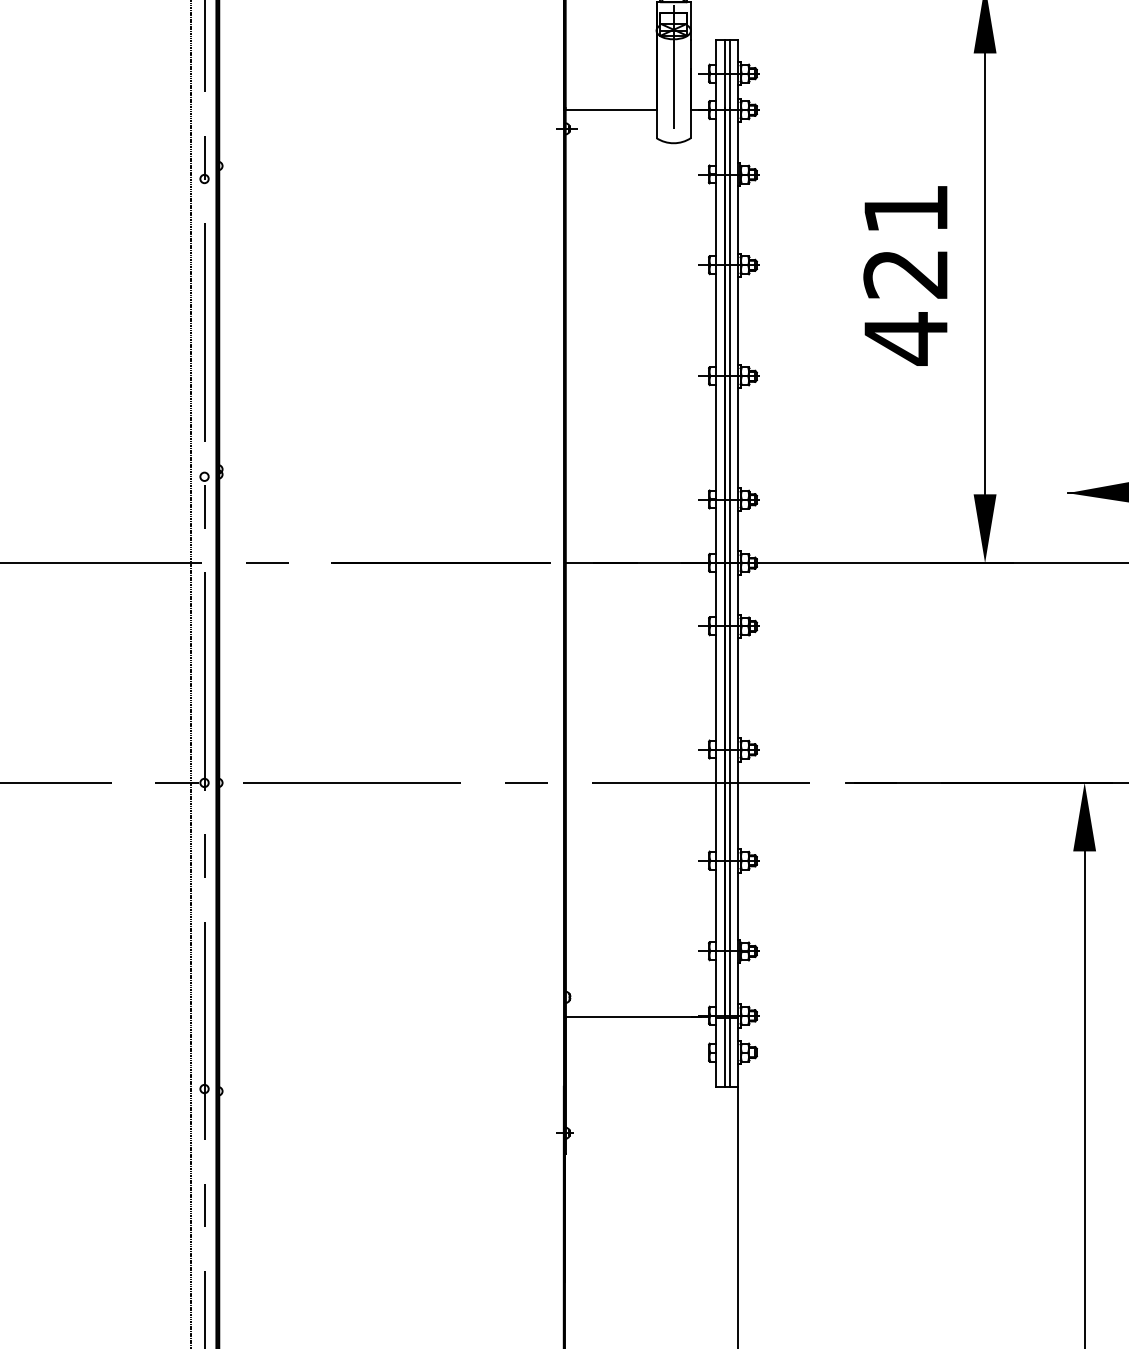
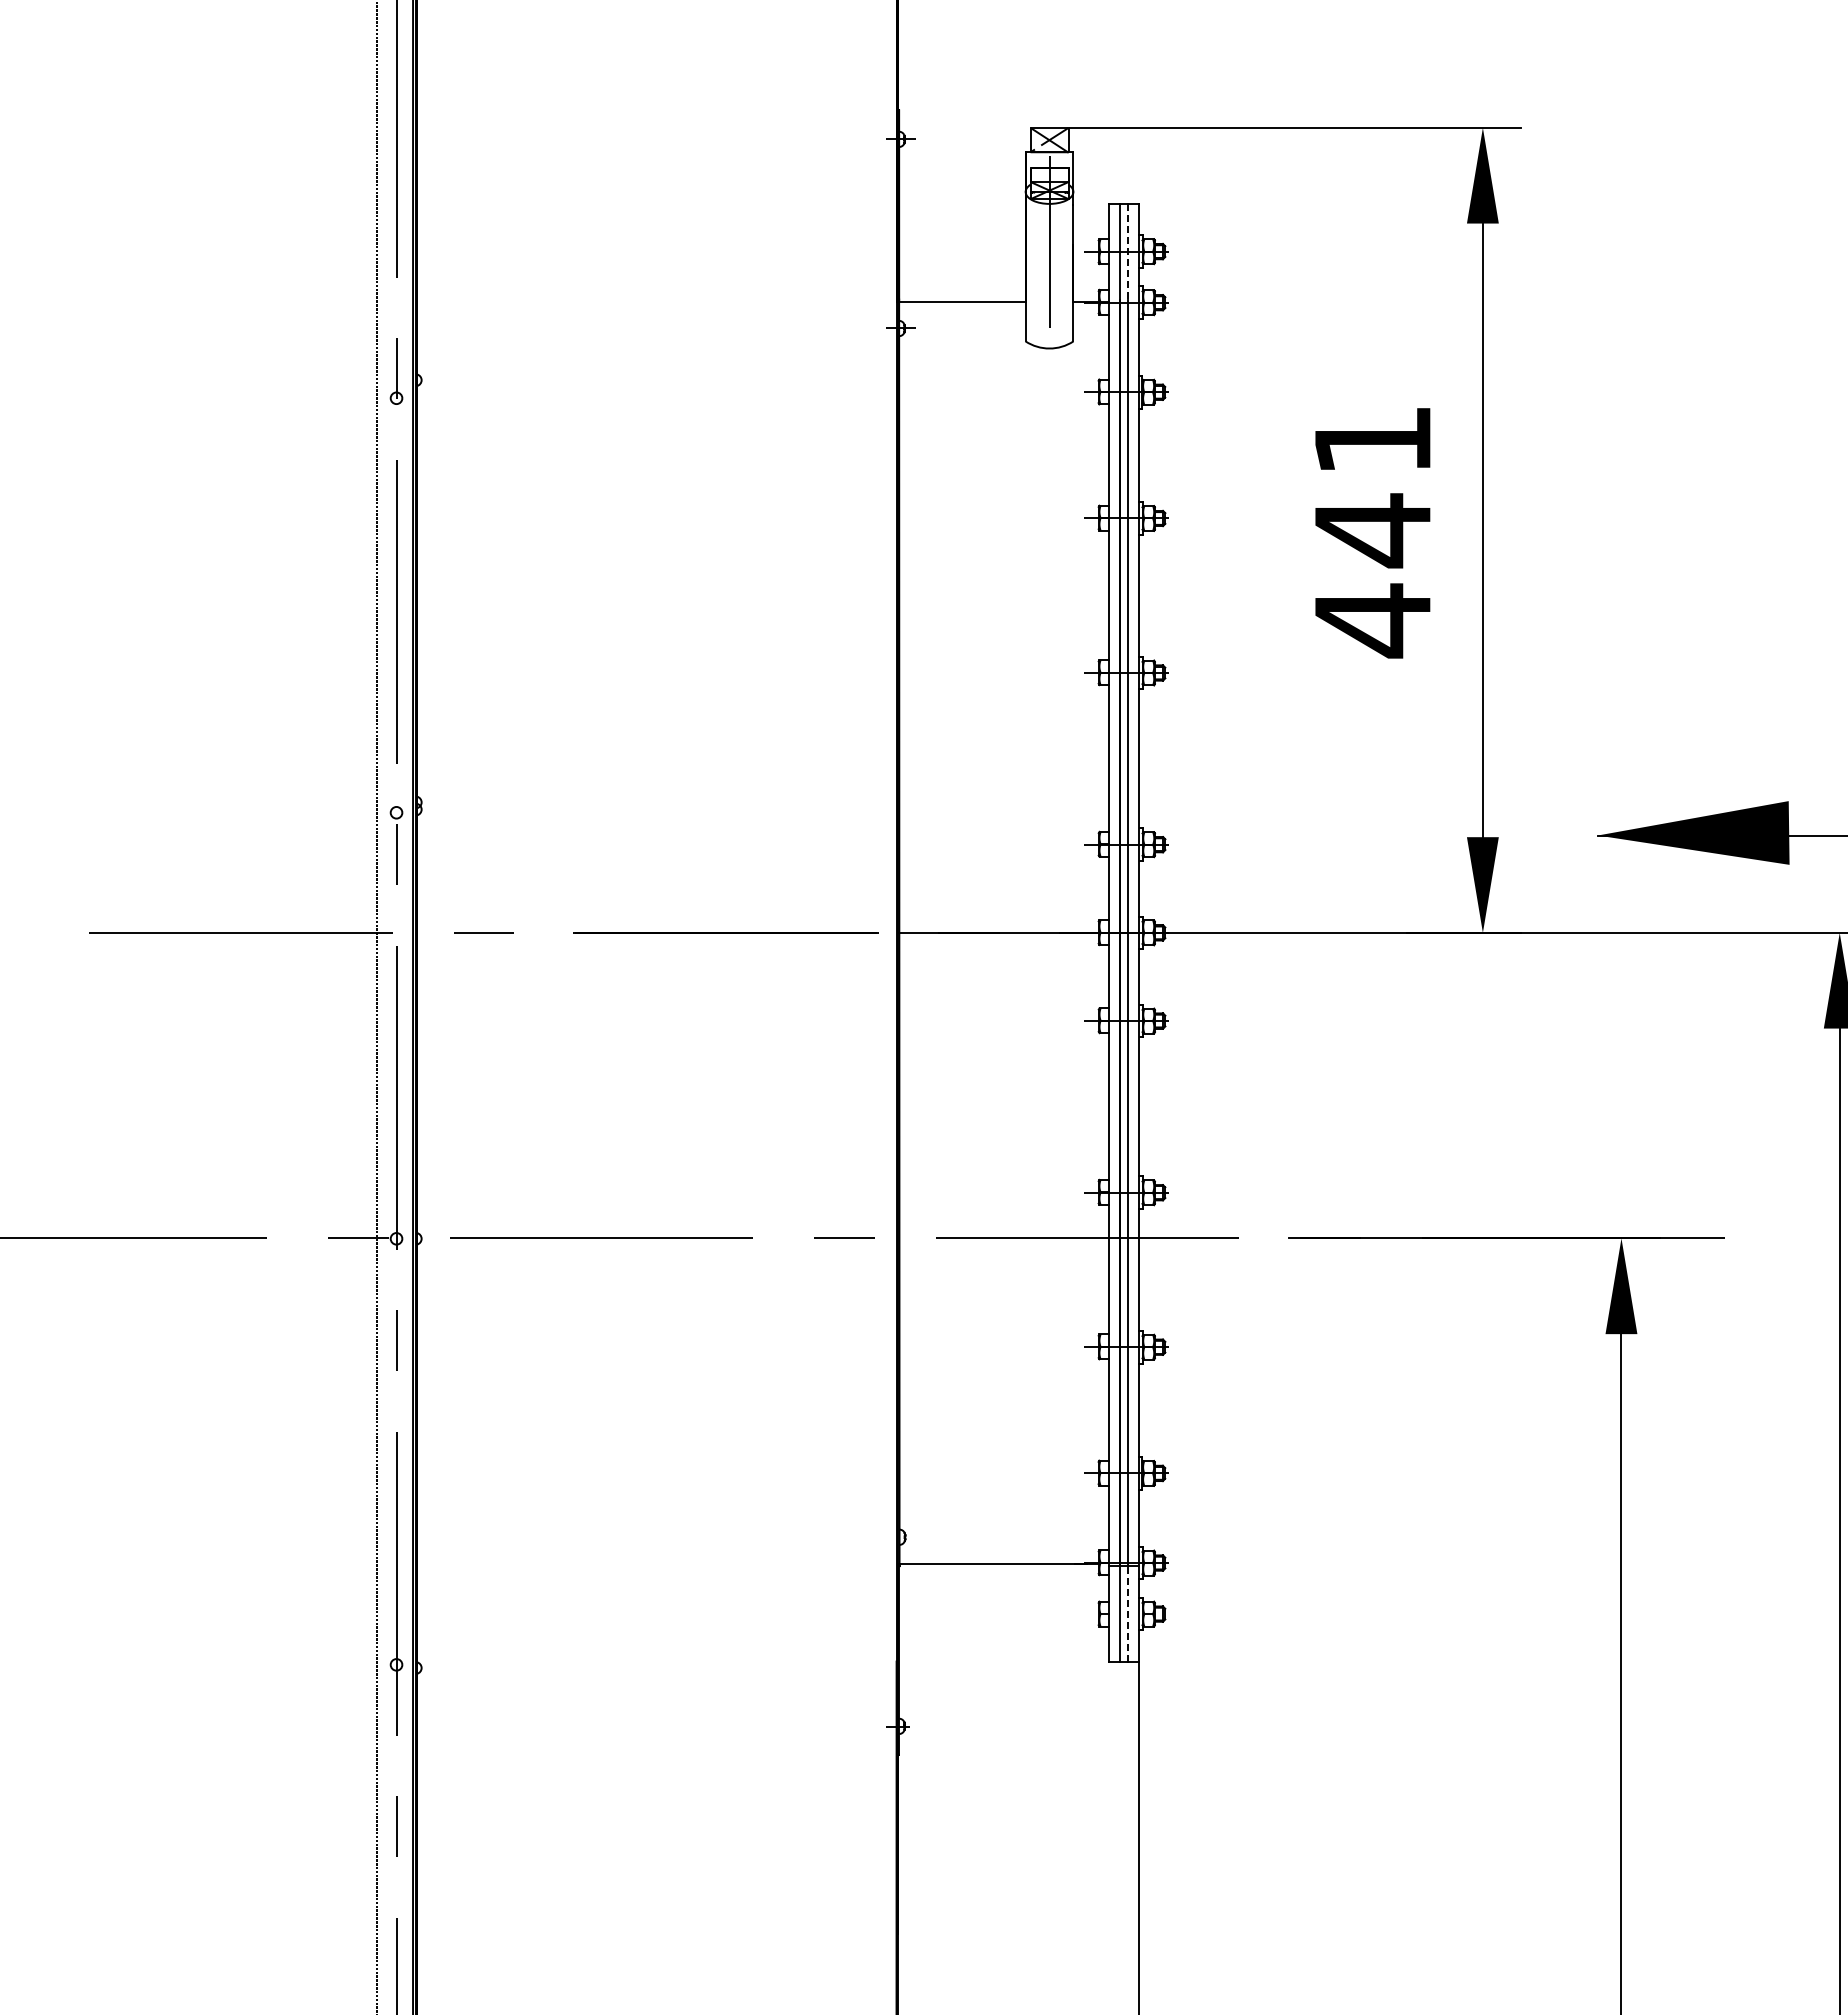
line: (729, 73) -> (1127, 251), solid -> dashed
text: (905, 274) -> (1371, 530), 421 -> 441
line: (729, 1052) -> (1127, 1613), solid -> dashed

